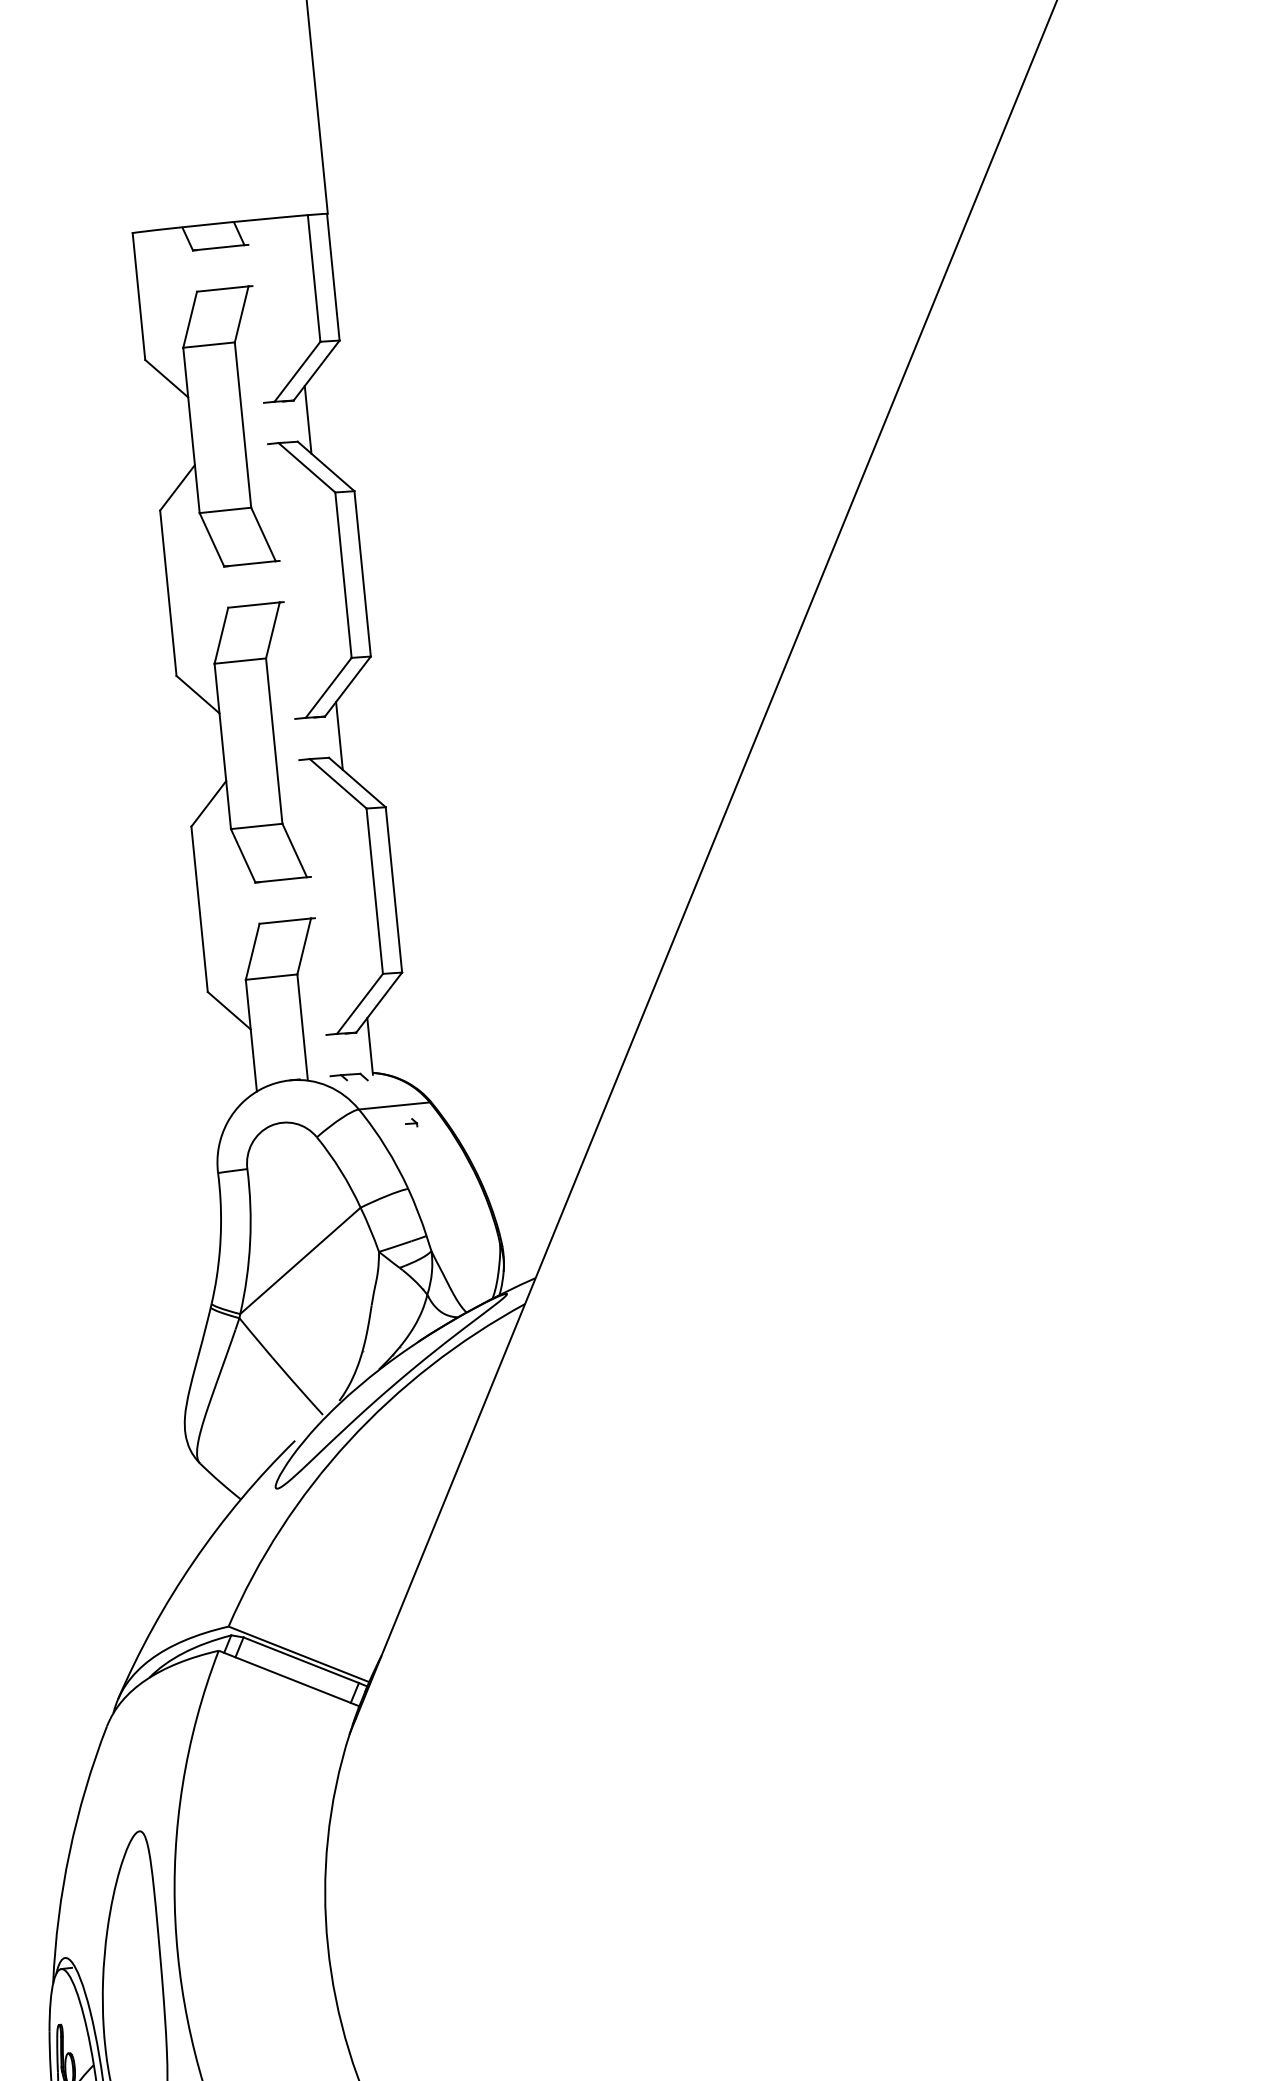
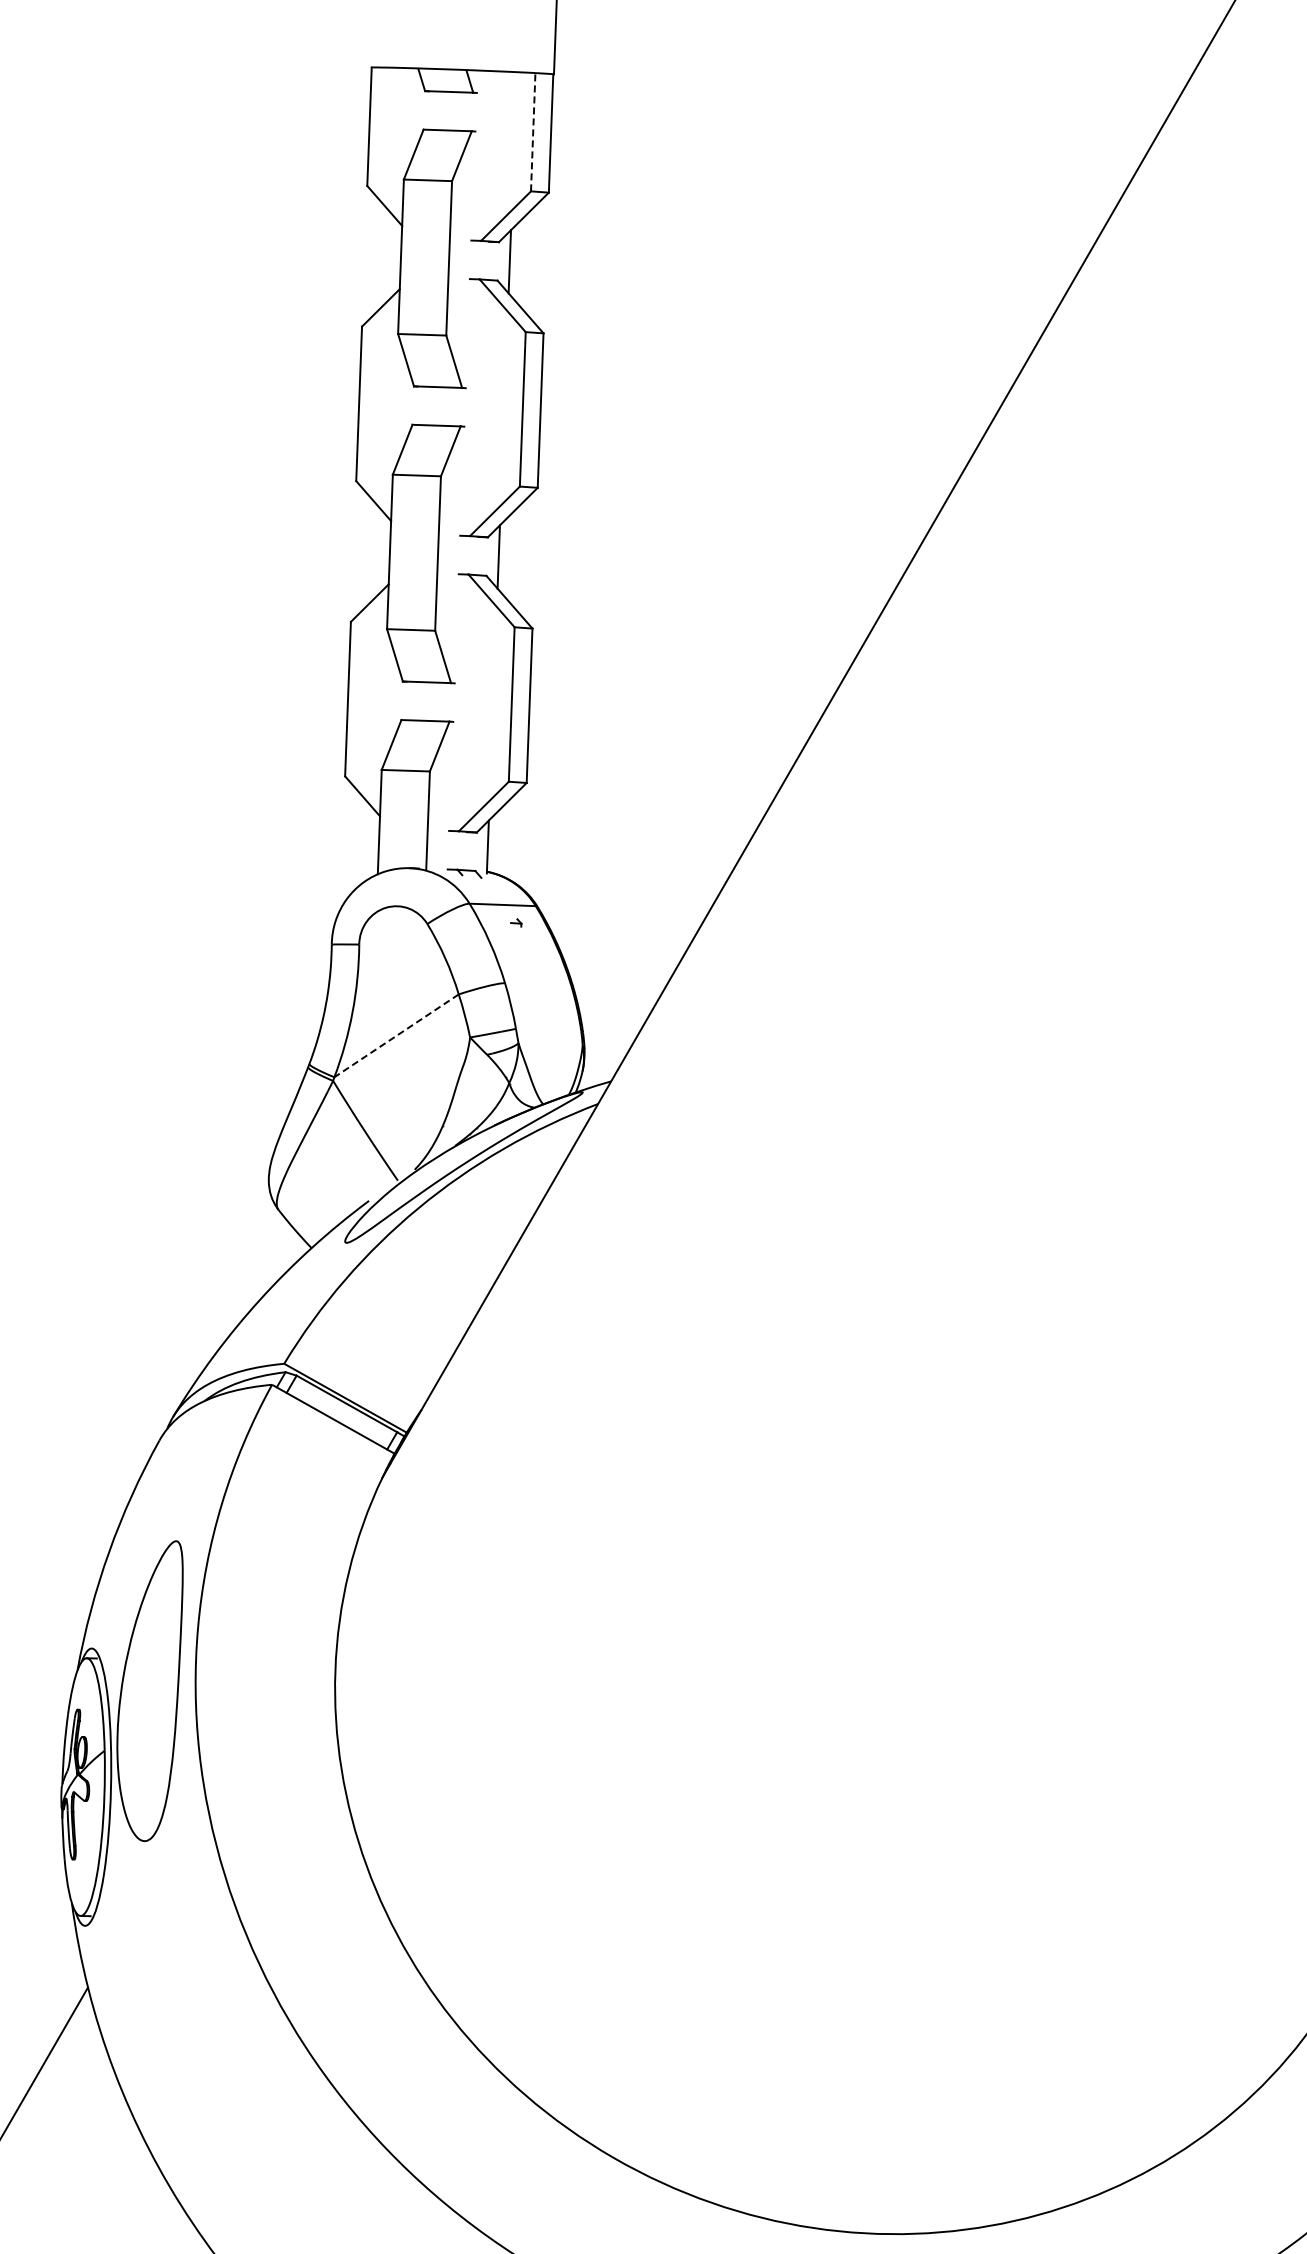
line: (314, 277) -> (533, 131), solid -> dashed
line: (300, 1260) -> (396, 1035), solid -> dashed

